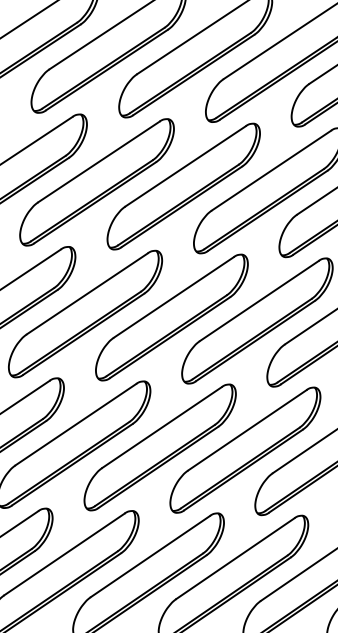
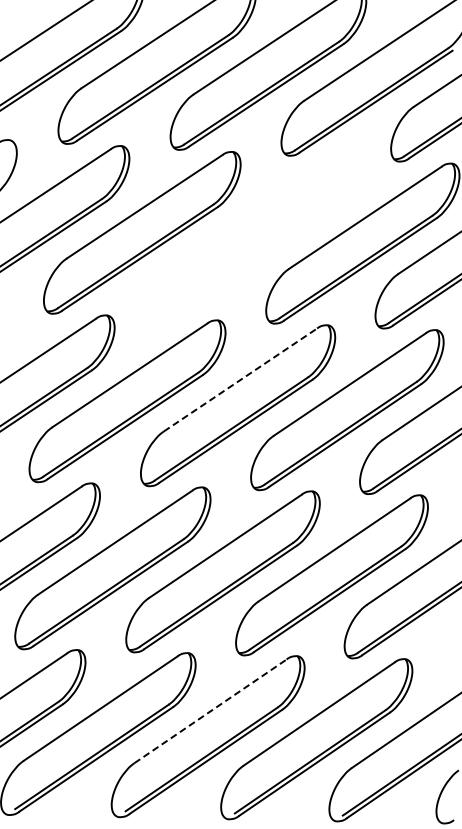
part: (183, 186) -> (252, 237), removed
line: (173, 297) -> (240, 379), solid -> dashed
line: (150, 556) -> (210, 711), solid -> dashed

